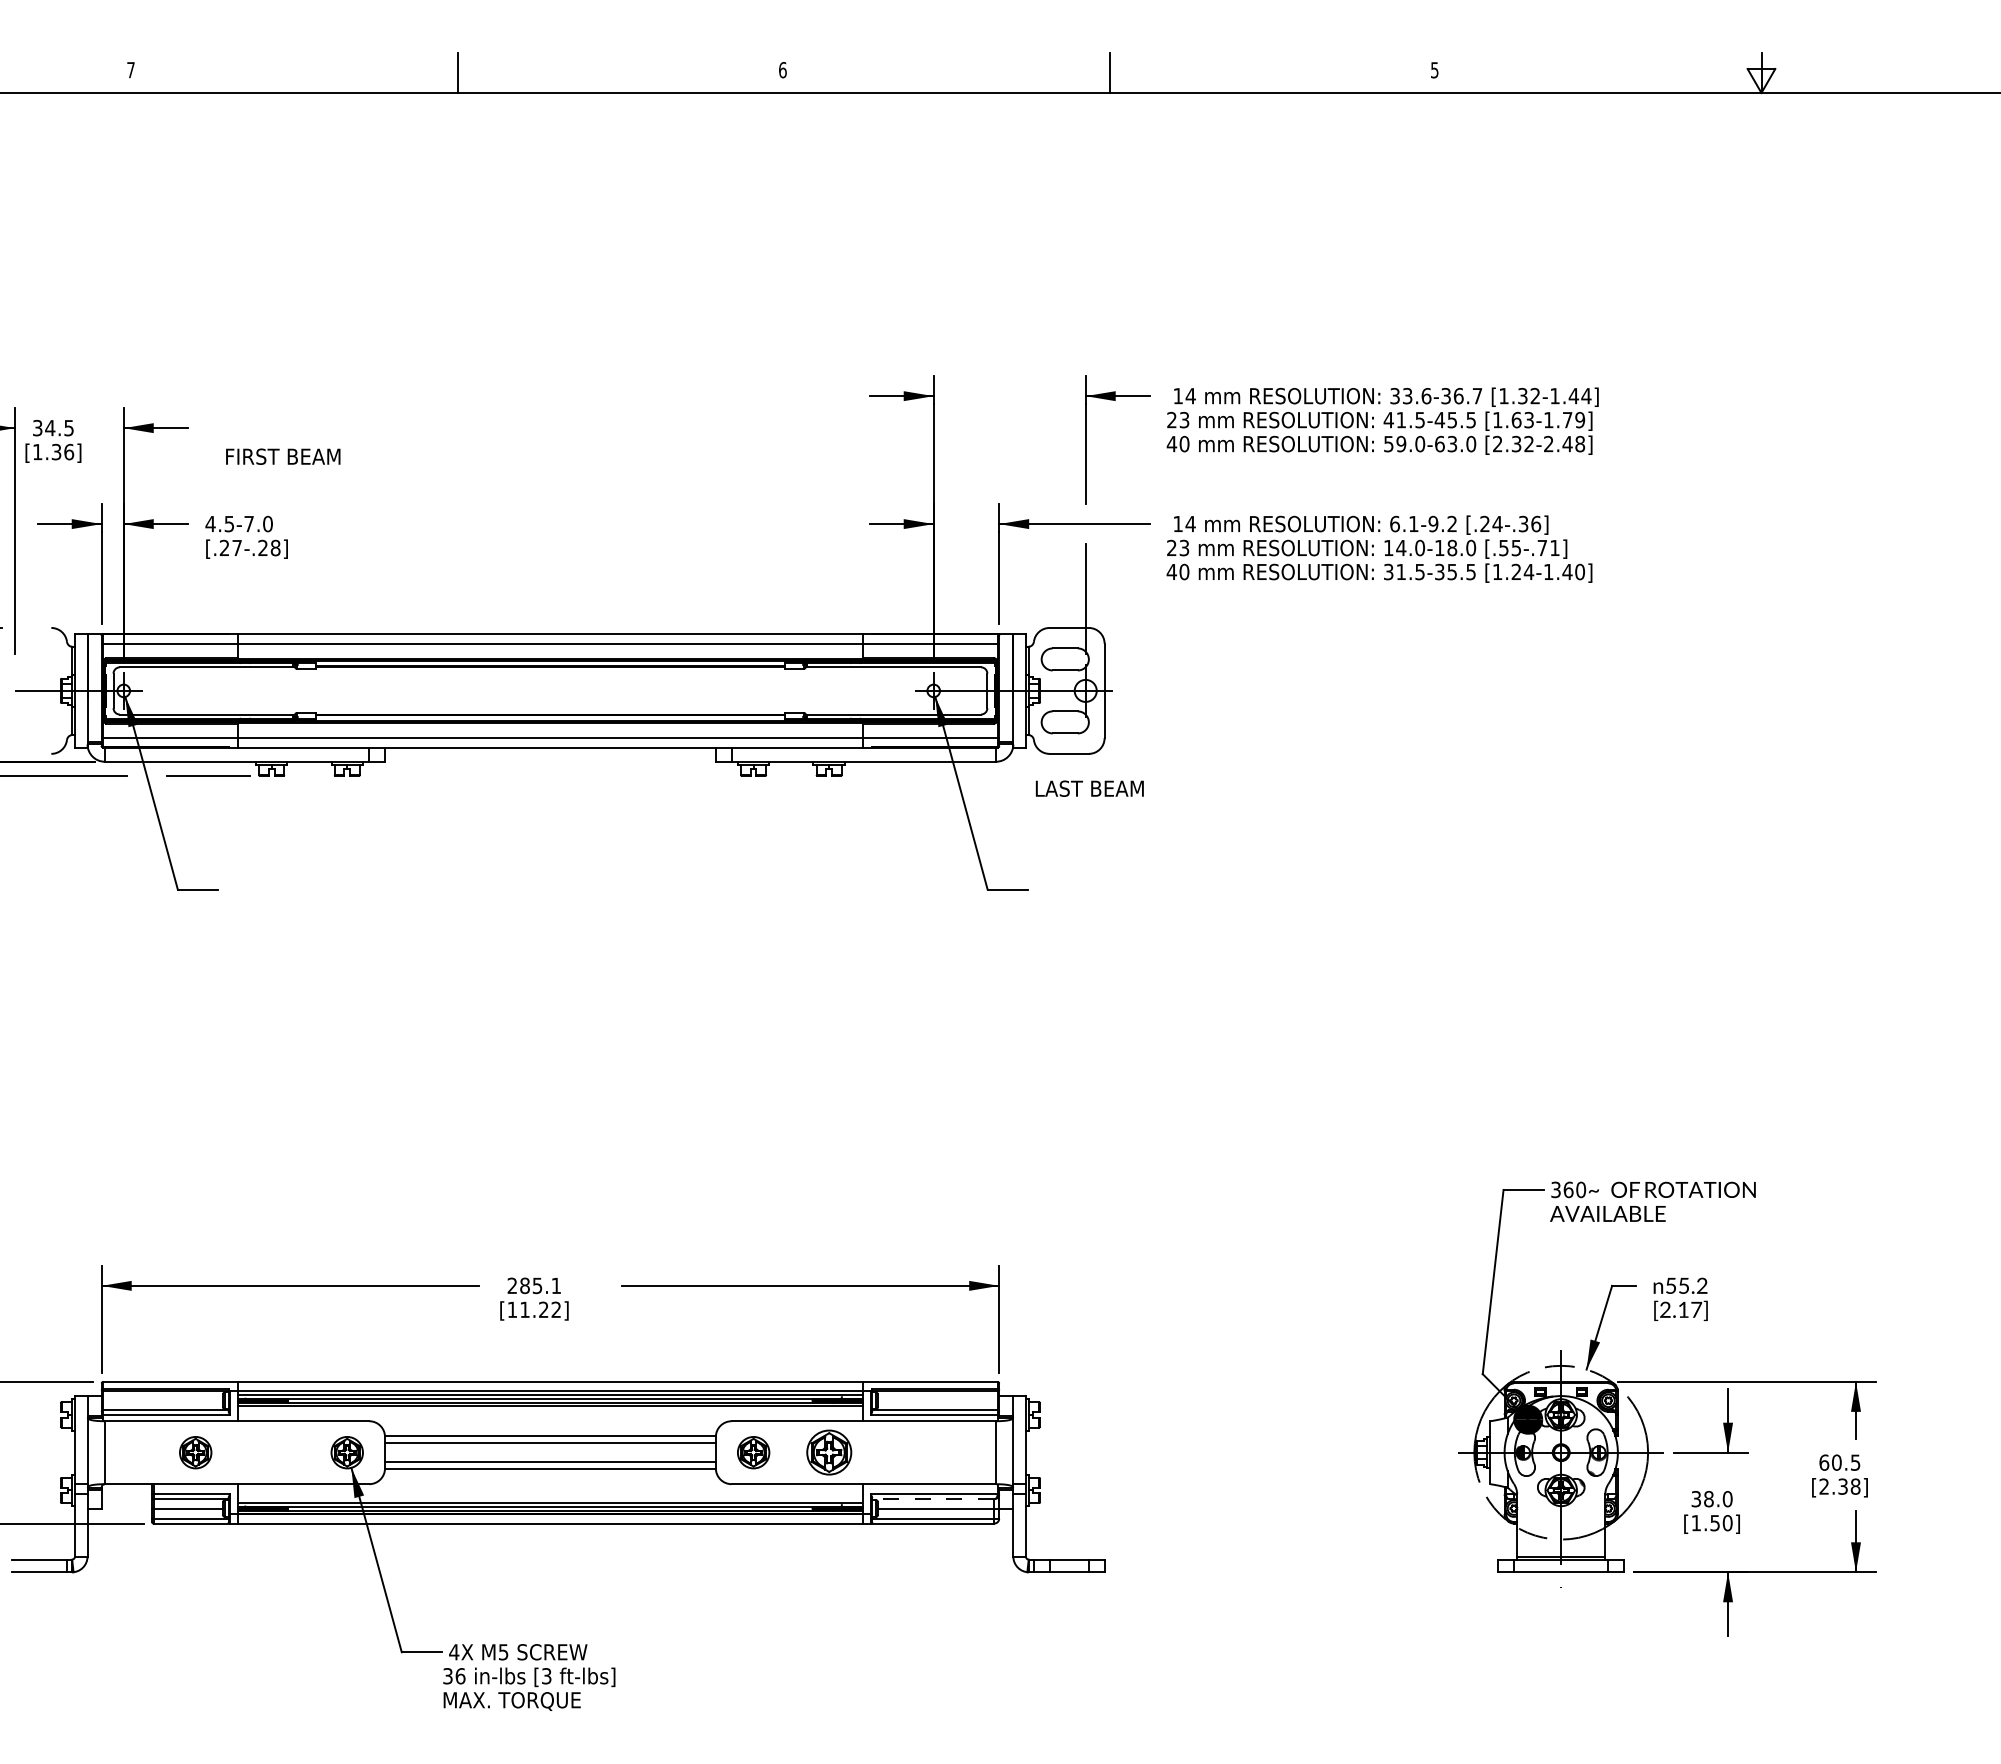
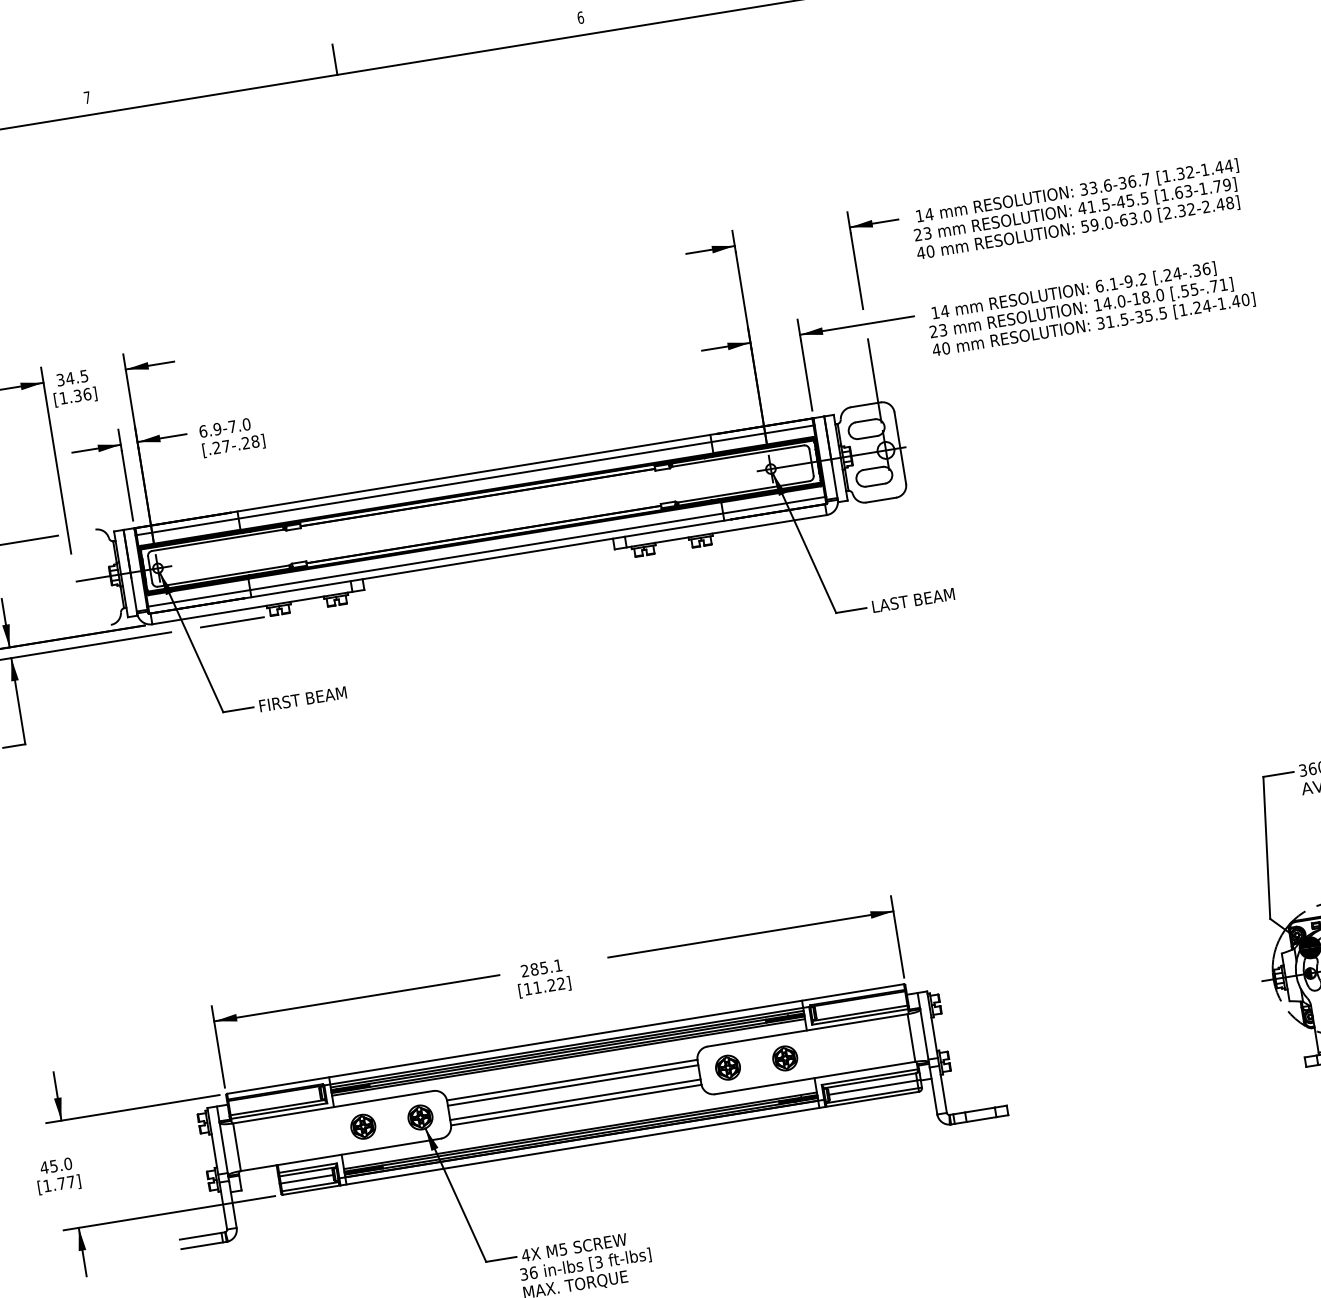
text: (283, 456) -> (303, 699), moved
text: (219, 523) -> (209, 429), 4.5-7.0 -> 6.9-7.0
text: (1089, 788) -> (913, 600), moved
part: (195, 1452) -> (363, 1126), moved
part: (828, 1452) -> (784, 1058), size x0.71
line: (932, 1499) -> (869, 1081), dashed -> solid

